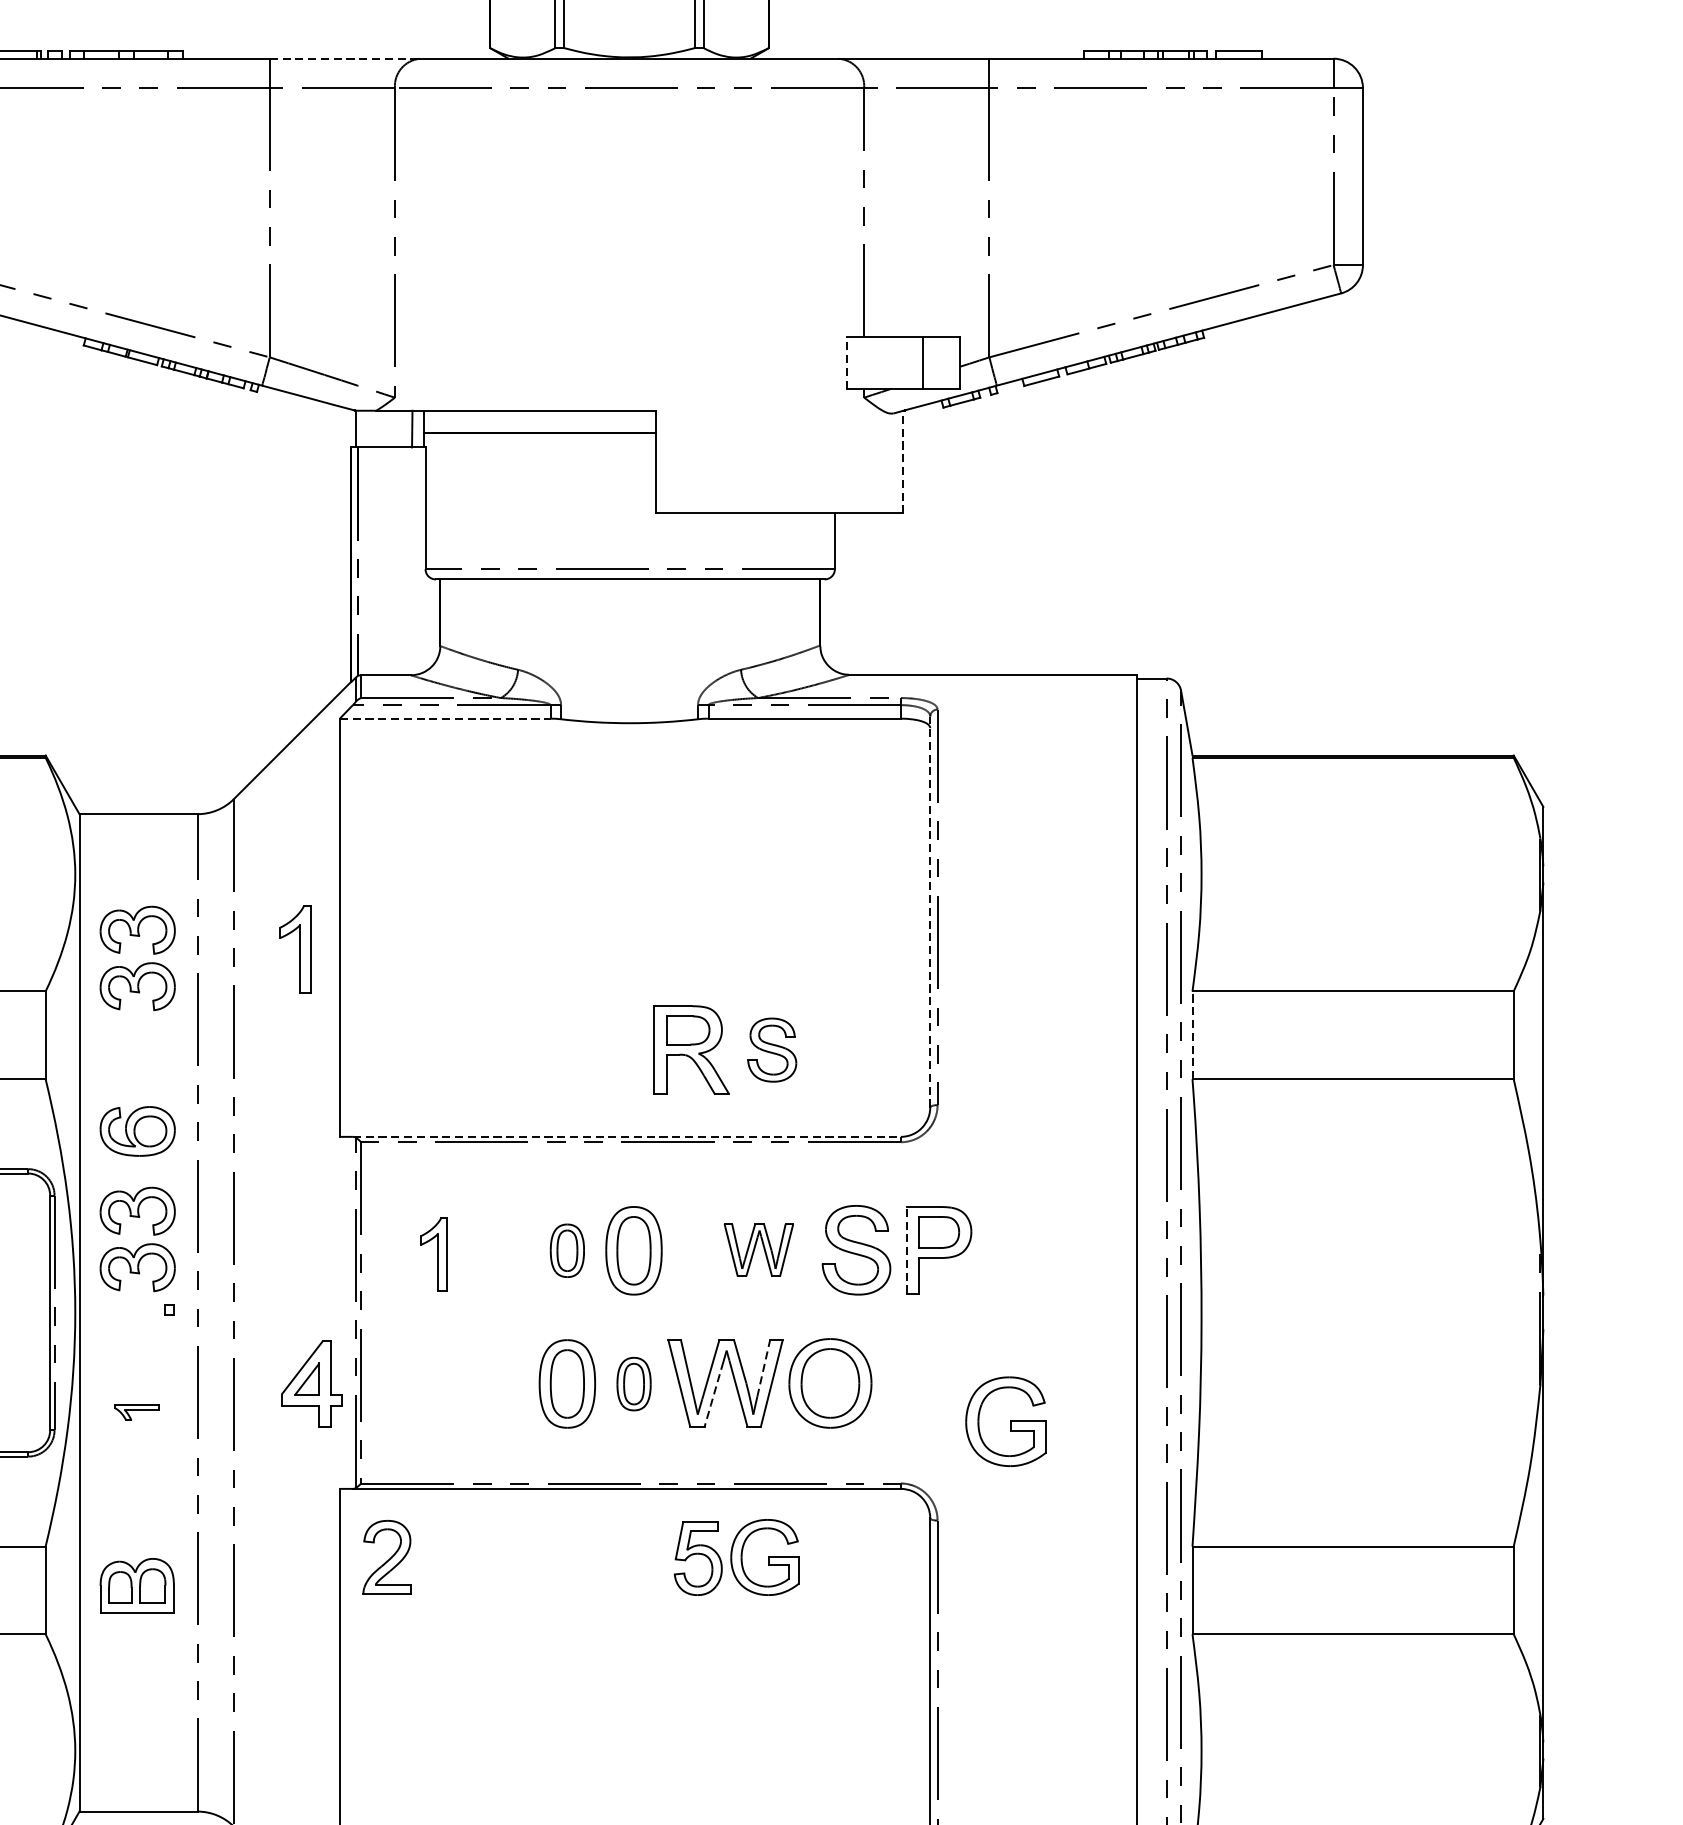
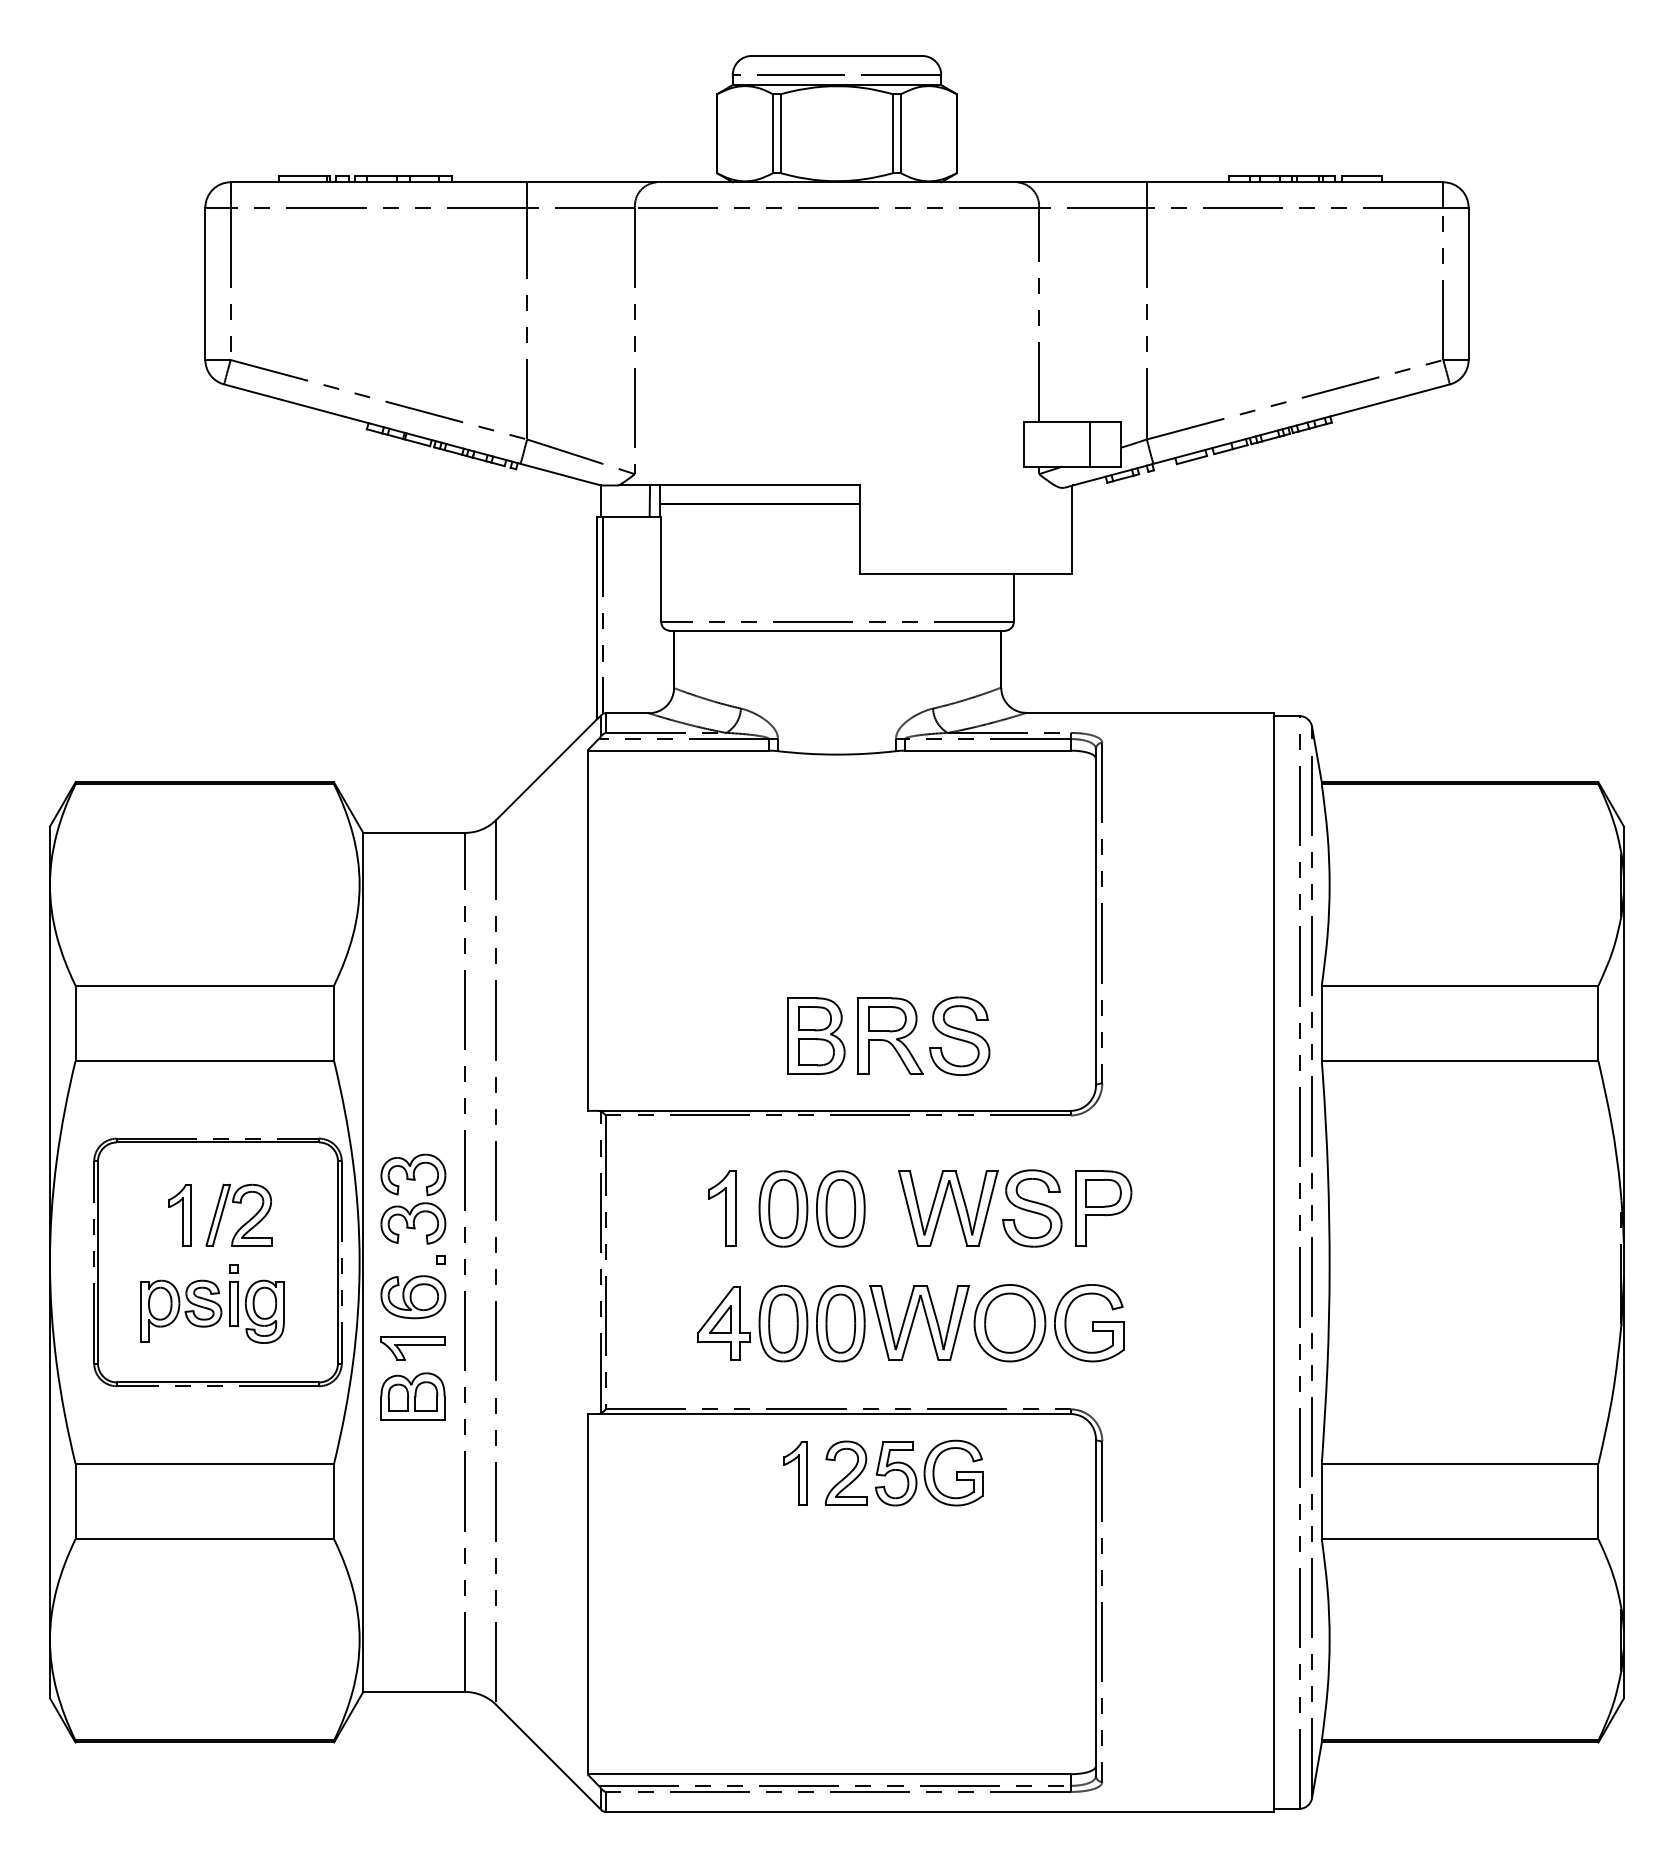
line: (344, 58) -> (591, 182), dashed -> solid
line: (847, 361) -> (1024, 443), dashed -> solid
line: (903, 461) -> (1072, 529), dashed -> solid
line: (445, 718) -> (678, 750), dashed -> solid
line: (929, 911) -> (1095, 916), dashed -> solid
part: (295, 949) -> (722, 1208), moved
part: (141, 964) -> (416, 962), removed
line: (1192, 1035) -> (1321, 1023), dashed -> solid
part: (605, 1049) -> (816, 1035), added
part: (771, 1049) -> (959, 1035), size x1.43
part: (137, 1131) -> (413, 1297), moved
line: (626, 1136) -> (834, 1110), dashed -> solid
part: (567, 1250) -> (783, 1208), size x1.67
part: (759, 1250) -> (948, 1208), size x1.67
line: (906, 1250) -> (1075, 1208), dashed -> solid
part: (433, 1254) -> (795, 1473), moved
line: (763, 1367) -> (952, 1309), dashed -> solid
part: (310, 1383) -> (723, 1323), moved
part: (633, 1383) -> (840, 1323), size x1.67
line: (713, 1394) -> (909, 1332), dashed -> solid
part: (136, 1412) -> (412, 1348), size x1.67
part: (1006, 1422) -> (1089, 1323), moved
part: (386, 1556) -> (845, 1472), moved
part: (136, 1585) -> (412, 1396), moved

